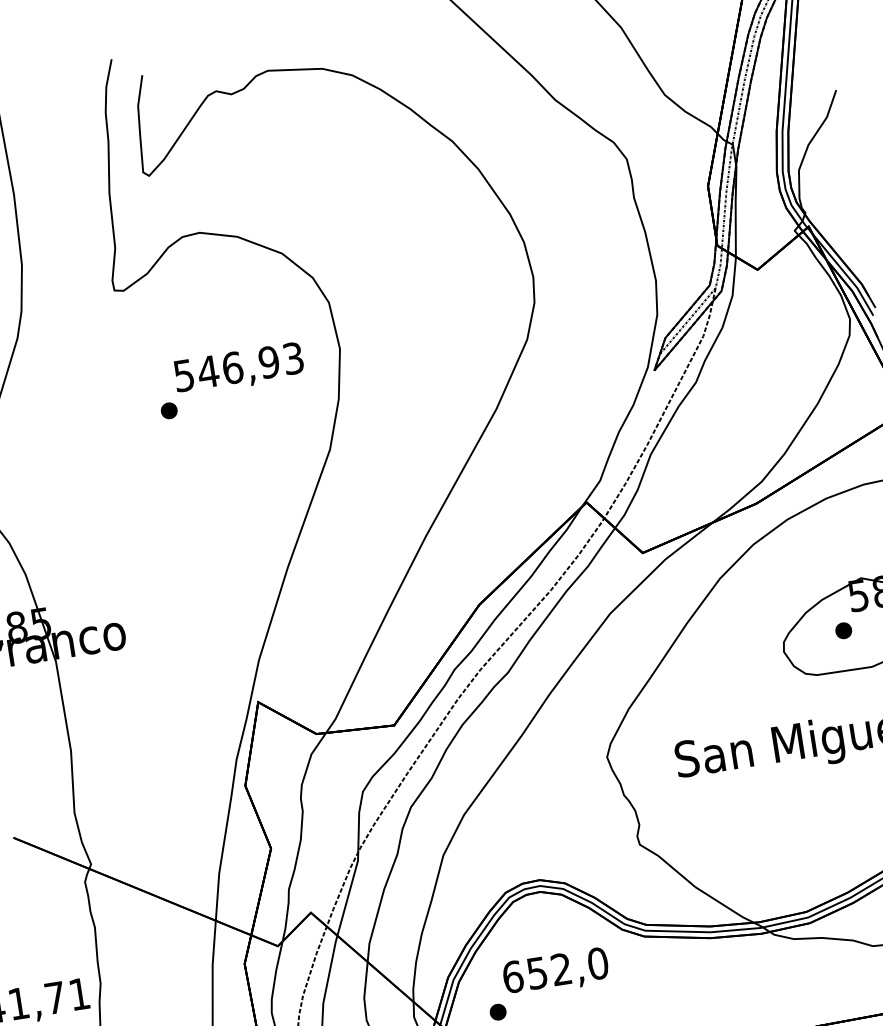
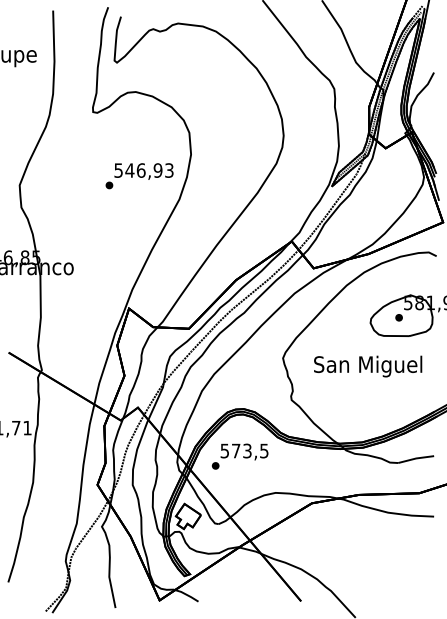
text: (231, 381) -> (139, 176), moved
text: (555, 969) -> (244, 450), 652,0 -> 573,5

